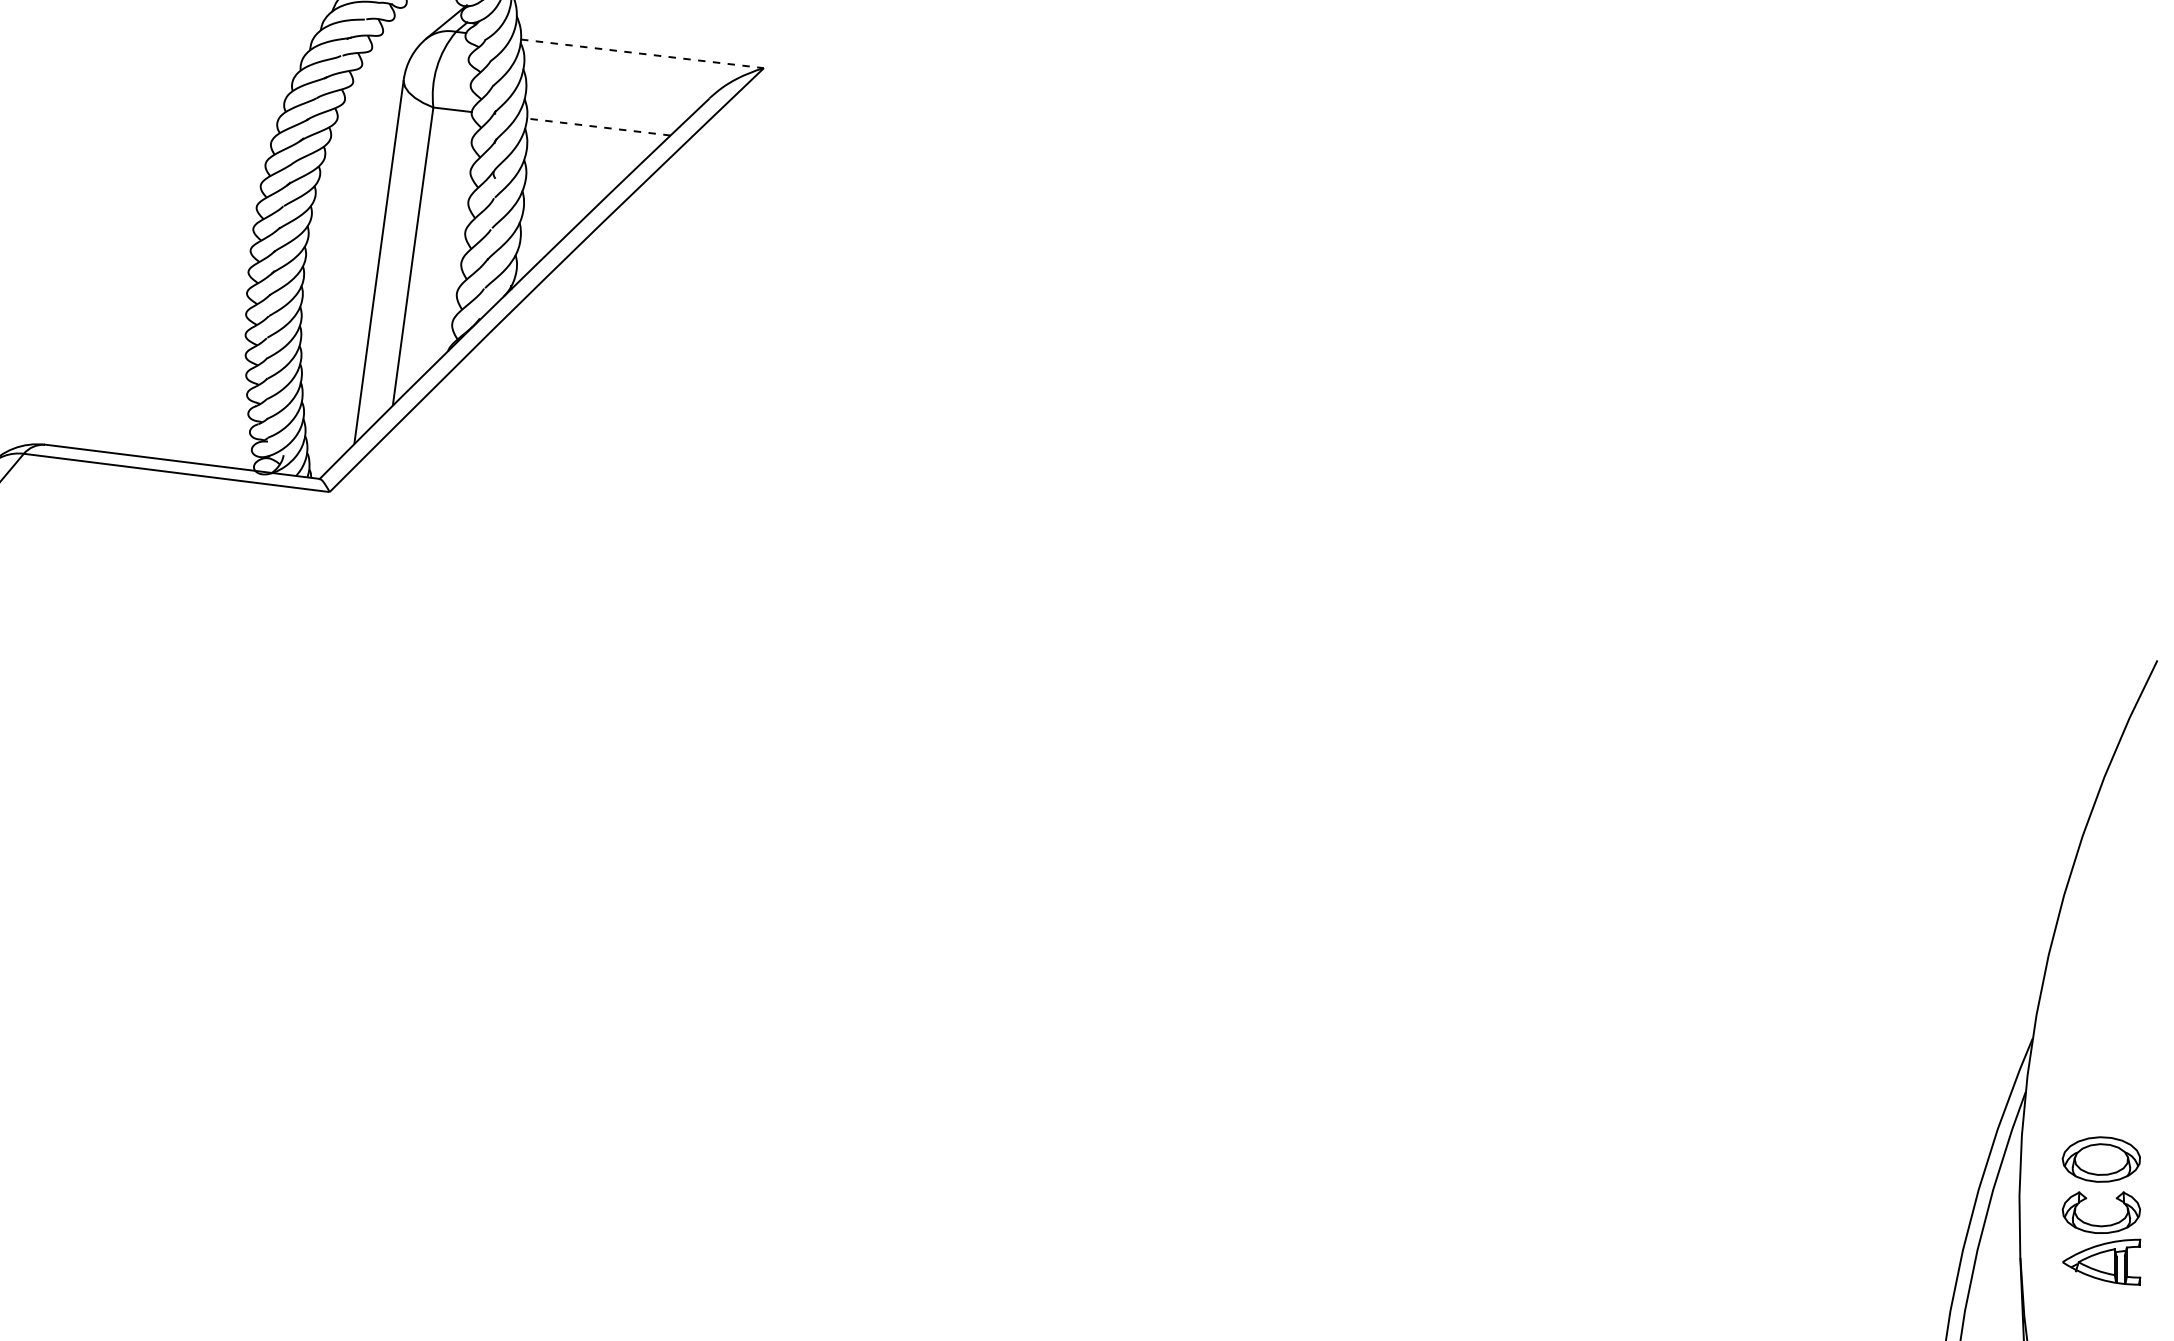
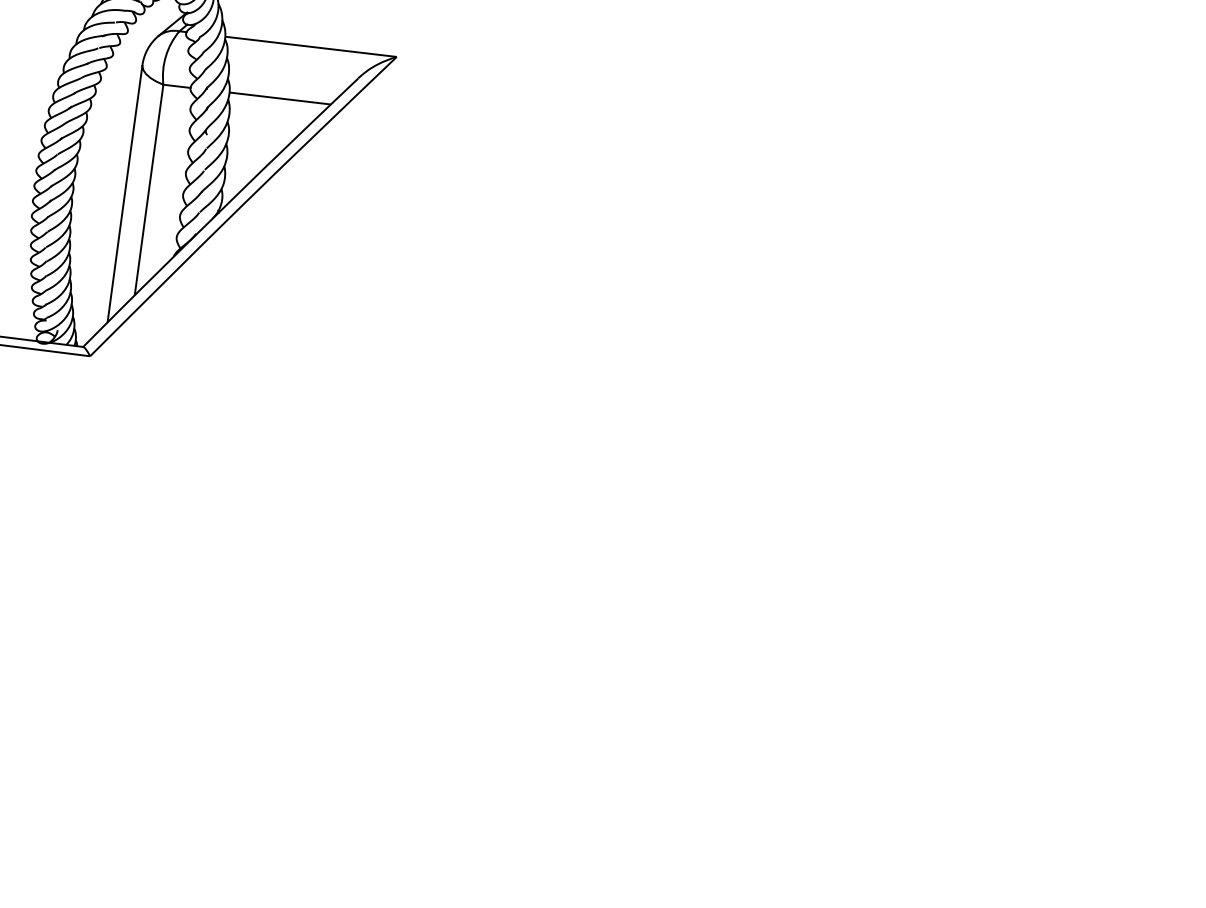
line: (641, 53) -> (310, 46), dashed -> solid
line: (597, 126) -> (279, 98), dashed -> solid

